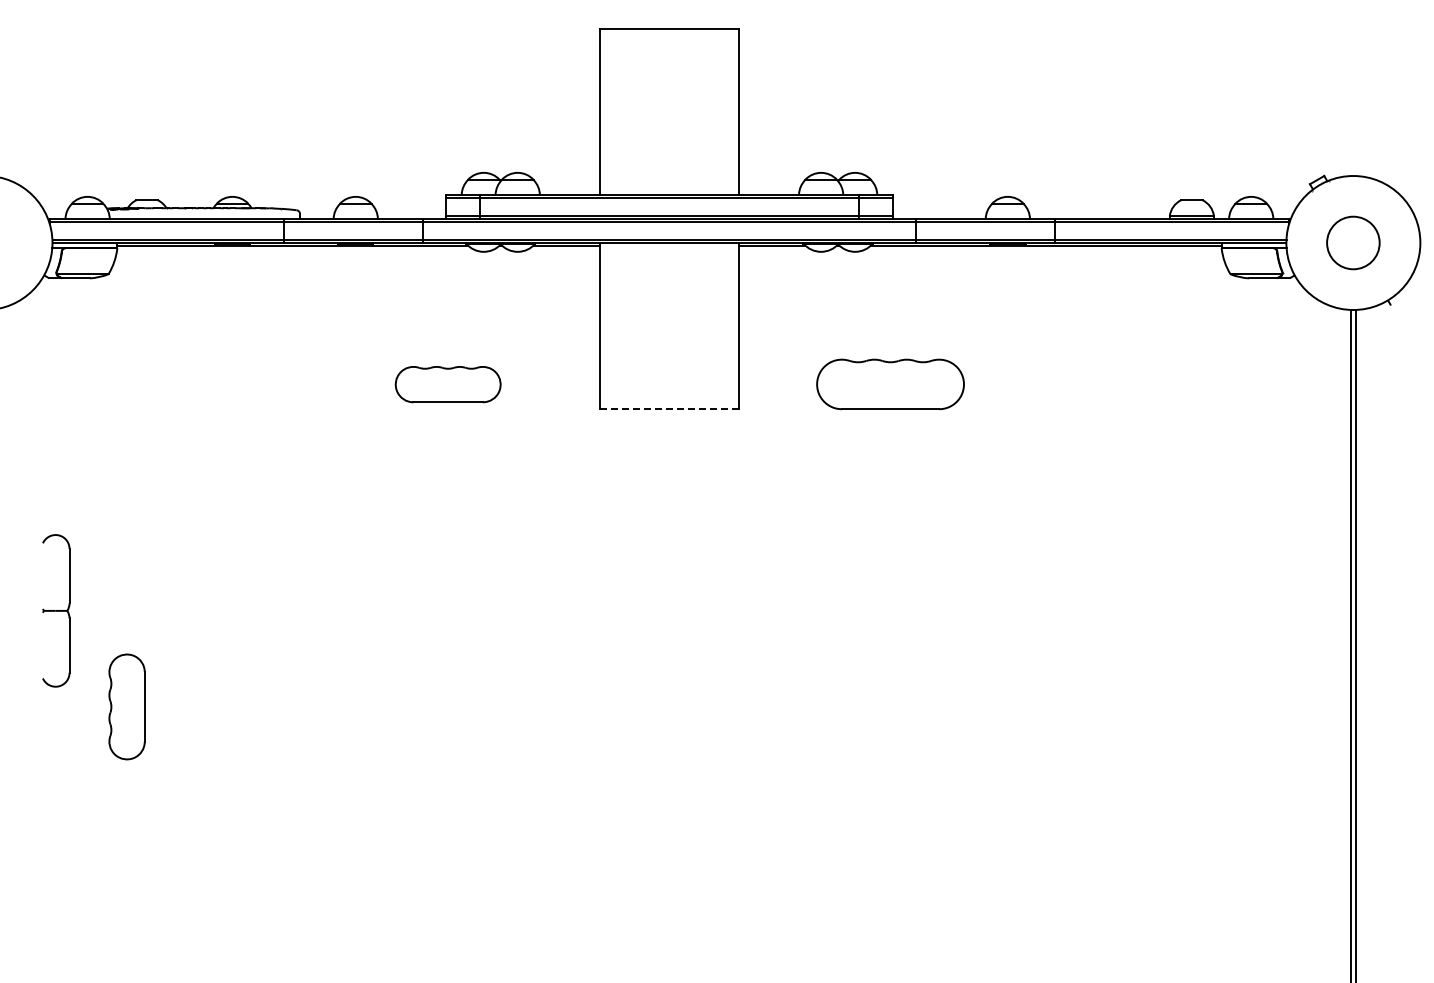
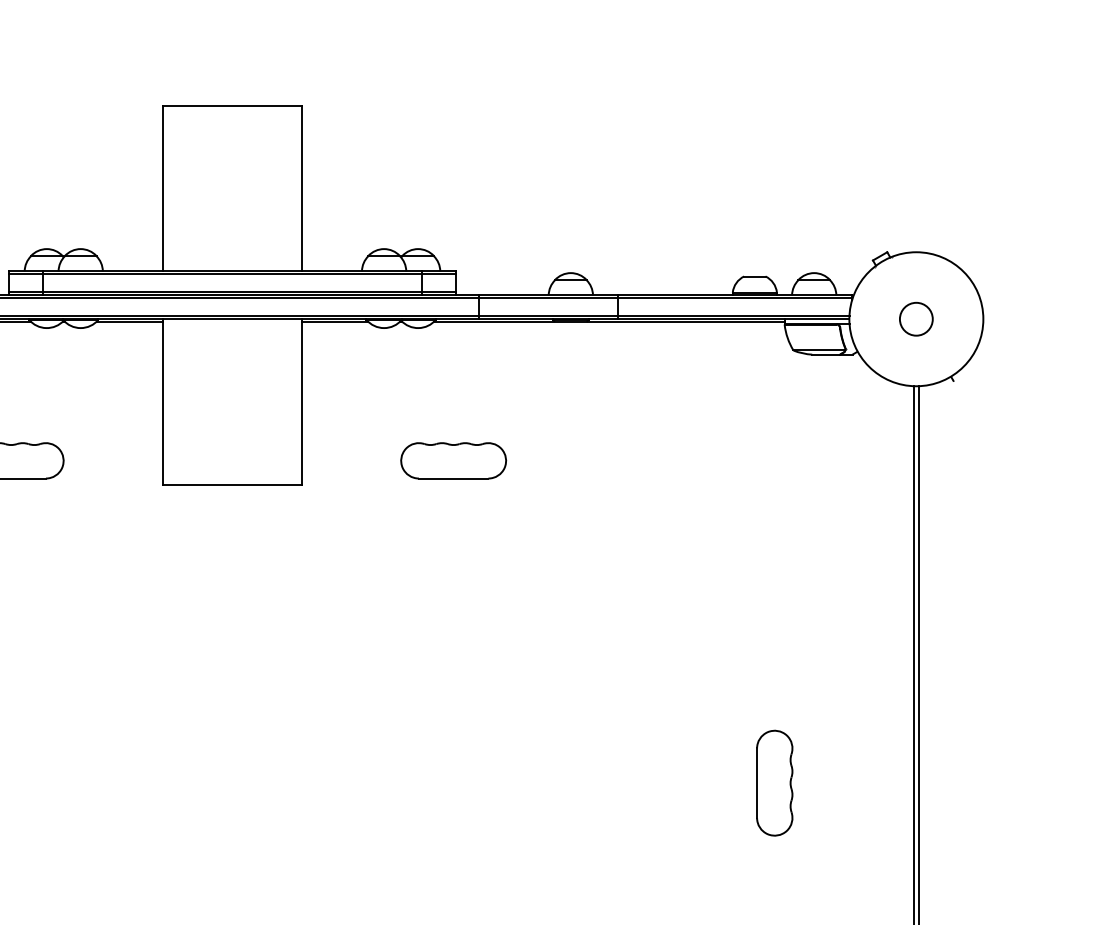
circle: (1352, 242) -> (915, 318), size x0.62
part: (890, 384) -> (453, 460), size x0.71
line: (669, 408) -> (232, 484), dashed -> solid
part: (1211, 706) -> (774, 782), added

